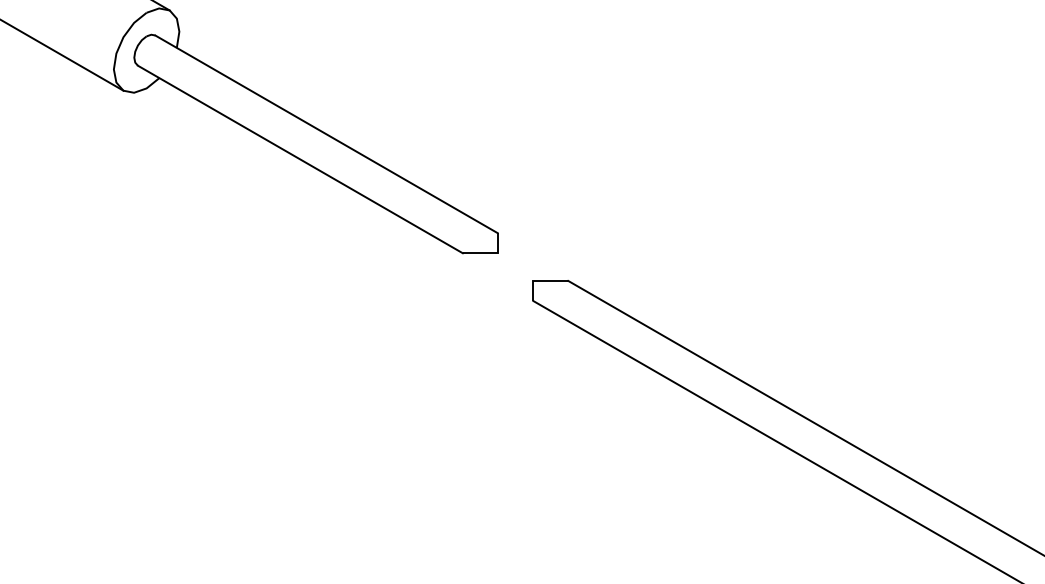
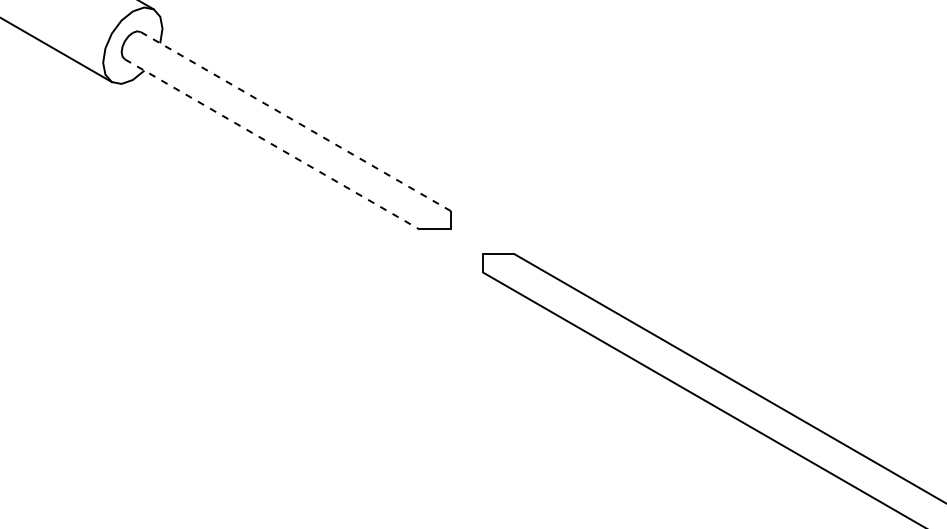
line: (326, 134) -> (295, 121), solid -> dashed
line: (300, 159) -> (272, 144), solid -> dashed

